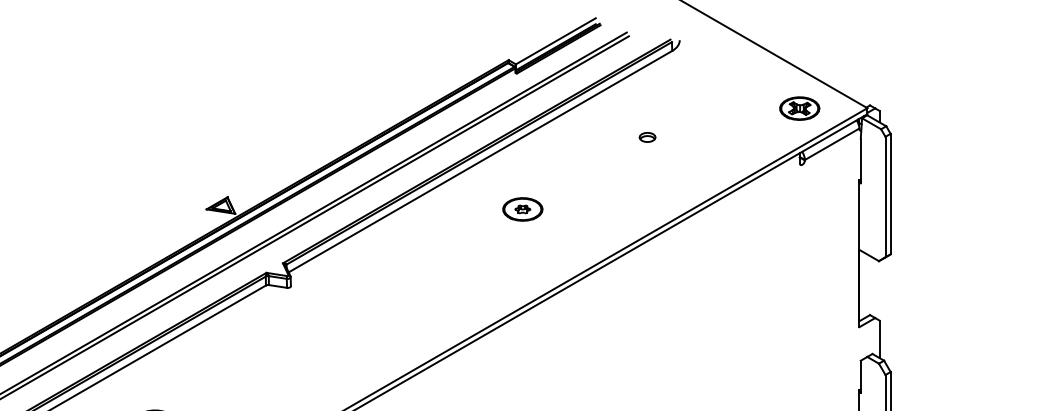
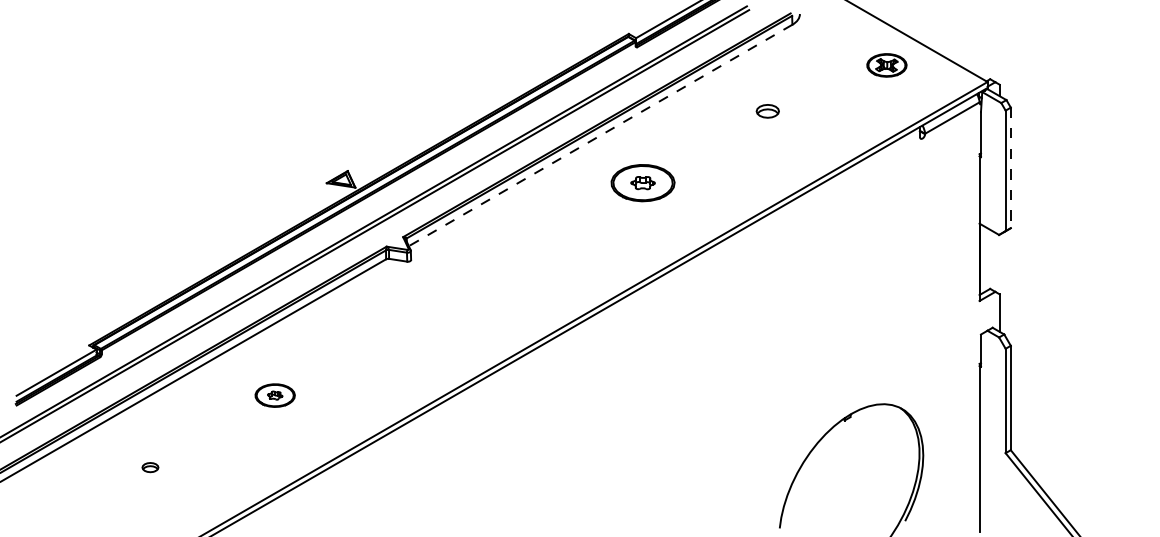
part: (799, 108) -> (886, 65), moved
part: (647, 136) -> (767, 110), size x1.4
line: (480, 161) -> (600, 135), solid -> dashed
line: (890, 194) -> (1010, 168), solid -> dashed
part: (522, 209) -> (642, 183), size x1.6

